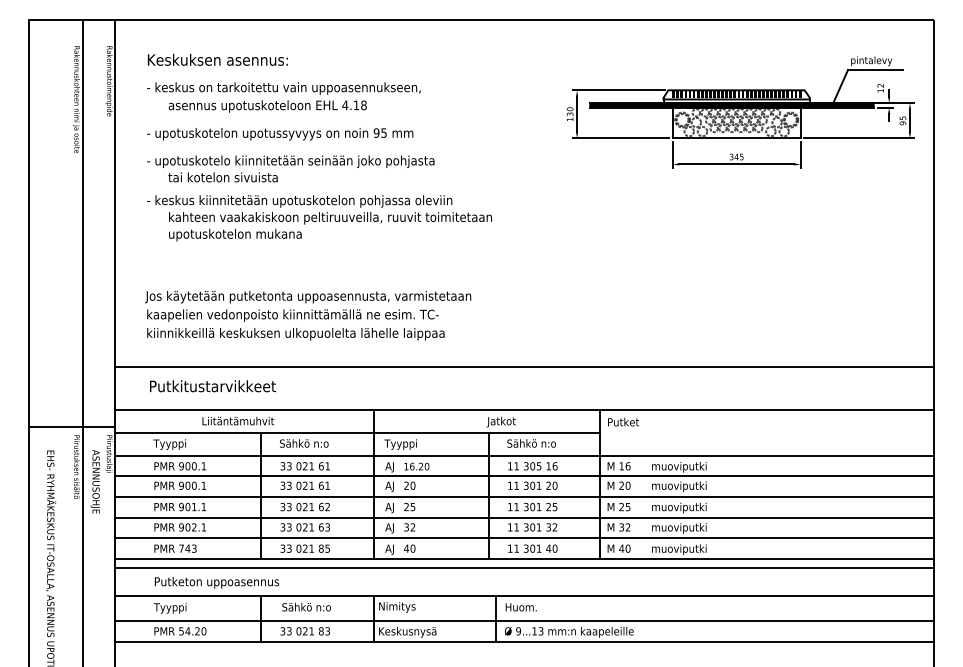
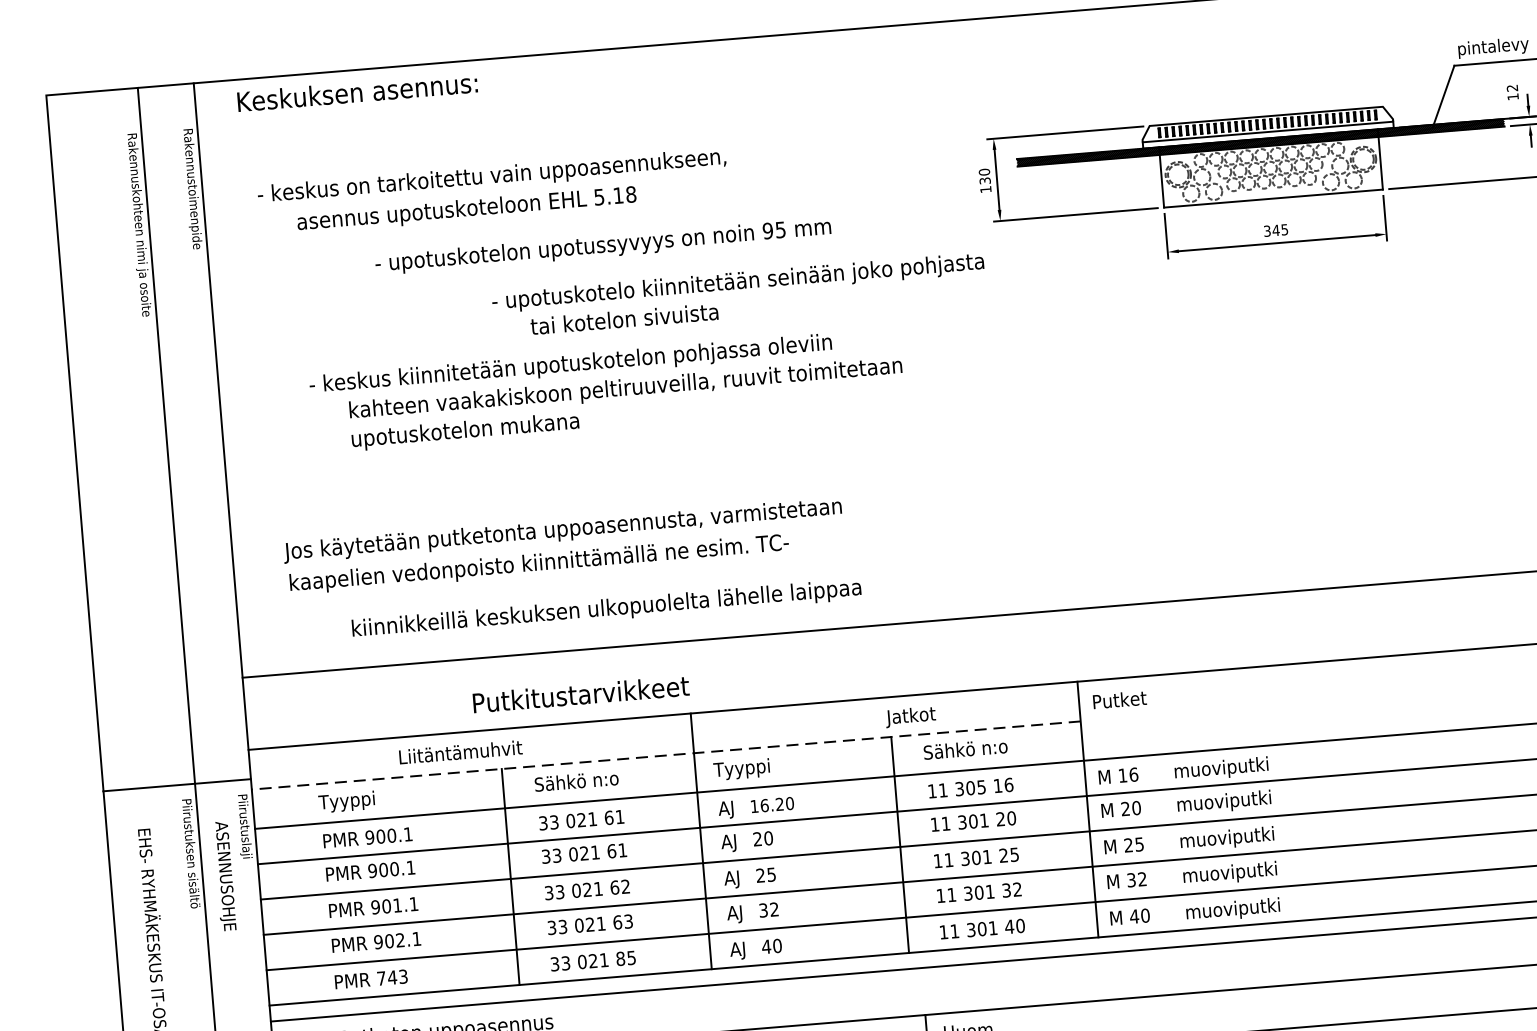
text: (217, 59) -> (356, 91), moved
text: (345, 105) -> (599, 197), 4.18 -> 5.18
text: (280, 134) -> (603, 246), moved
text: (290, 168) -> (738, 294), moved
text: (319, 218) -> (607, 391), moved
text: (295, 334) -> (606, 610), moved
text: (212, 386) -> (580, 694), moved
line: (357, 432) -> (666, 754), solid -> dashed

